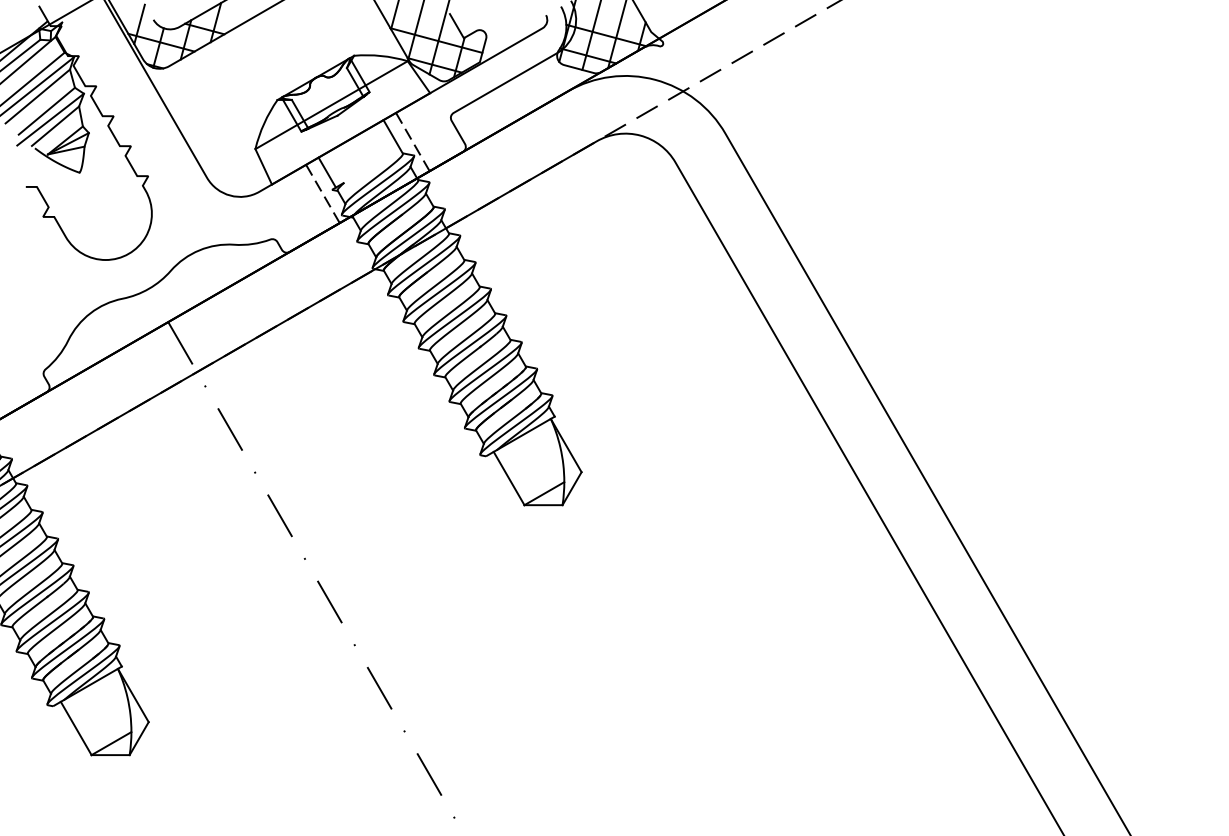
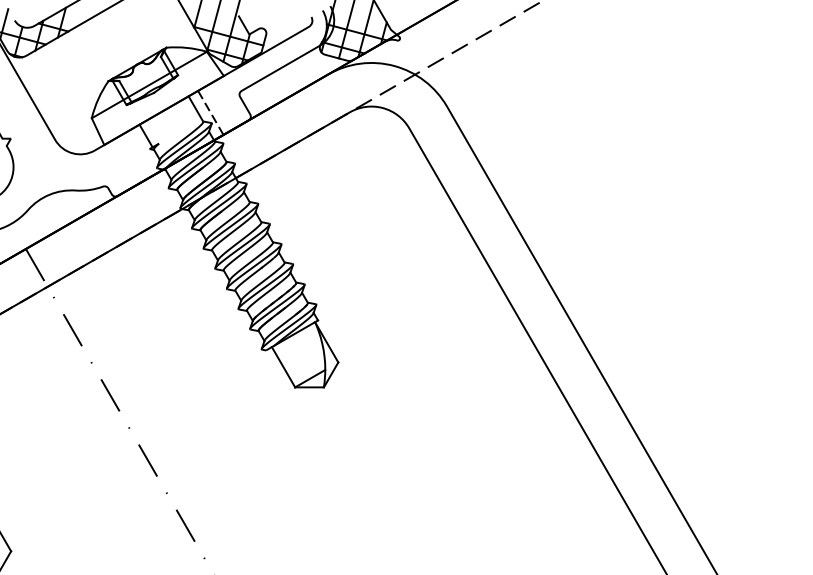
line: (322, 193) -> (142, 151), removed

